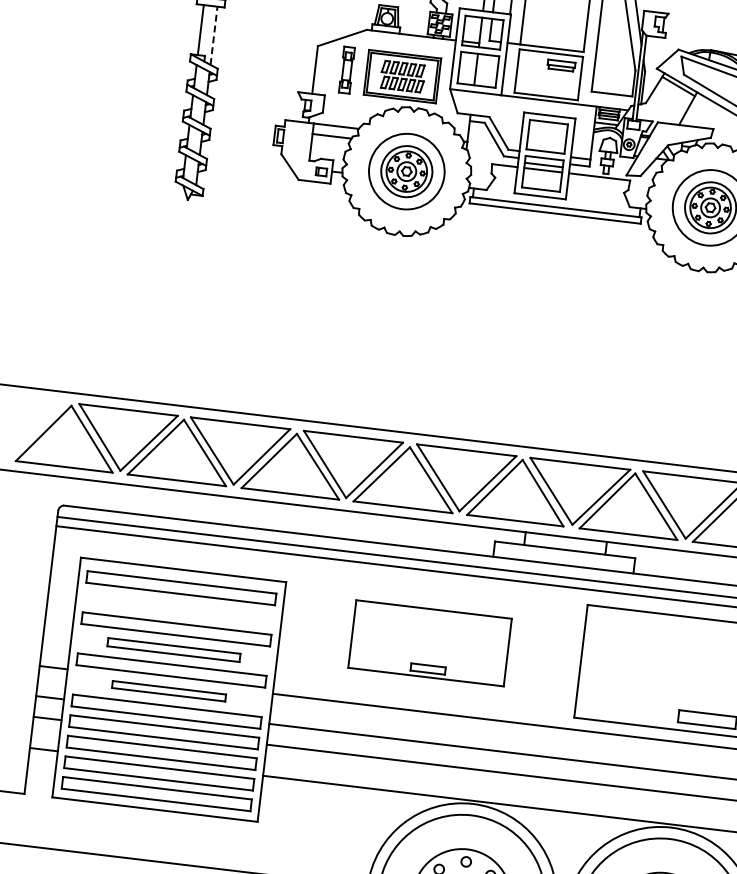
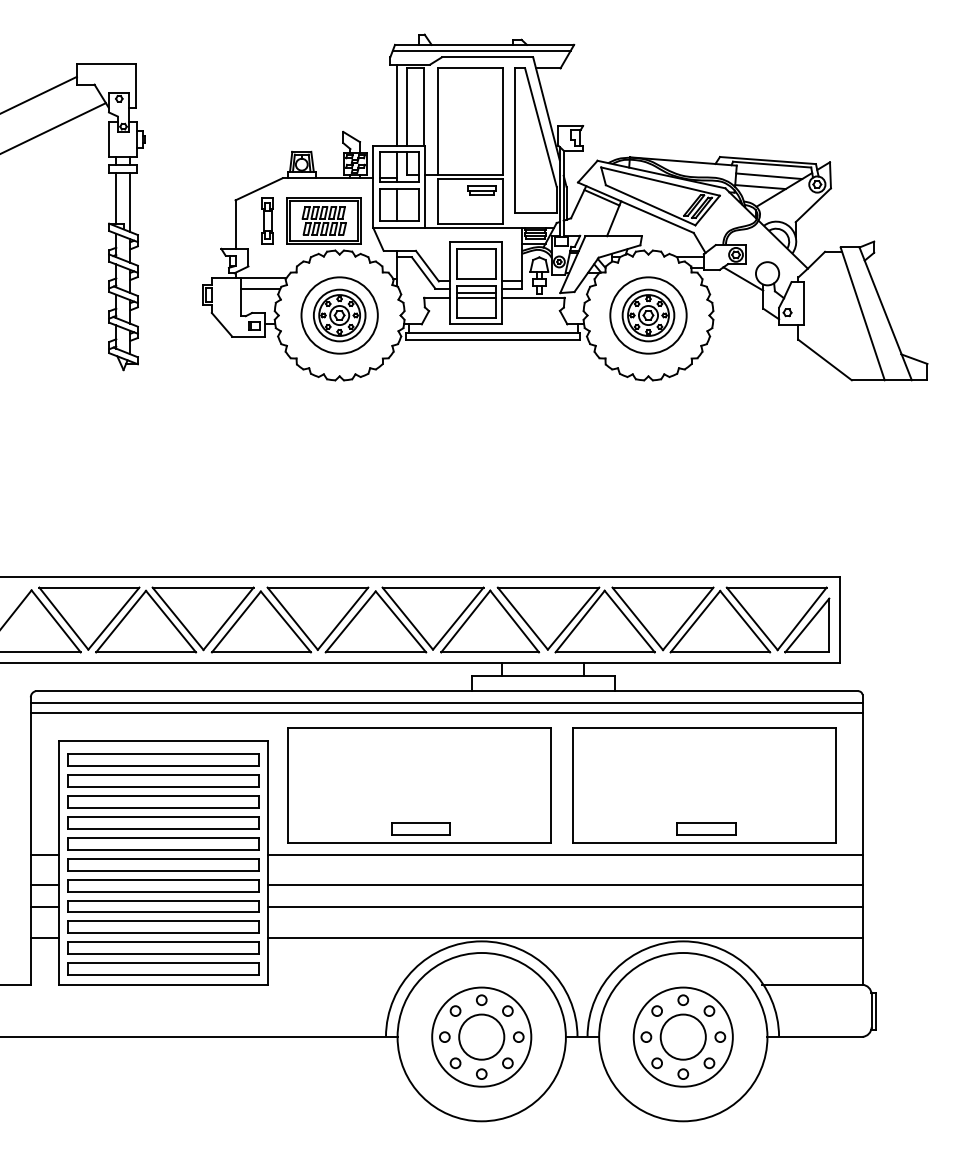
line: (214, 35) -> (130, 202), dashed -> solid
part: (178, 608) -> (163, 780), added
part: (430, 643) -> (419, 785), size x1.67
part: (174, 649) -> (163, 822), size x1.43
part: (169, 691) -> (163, 864), size x1.67

